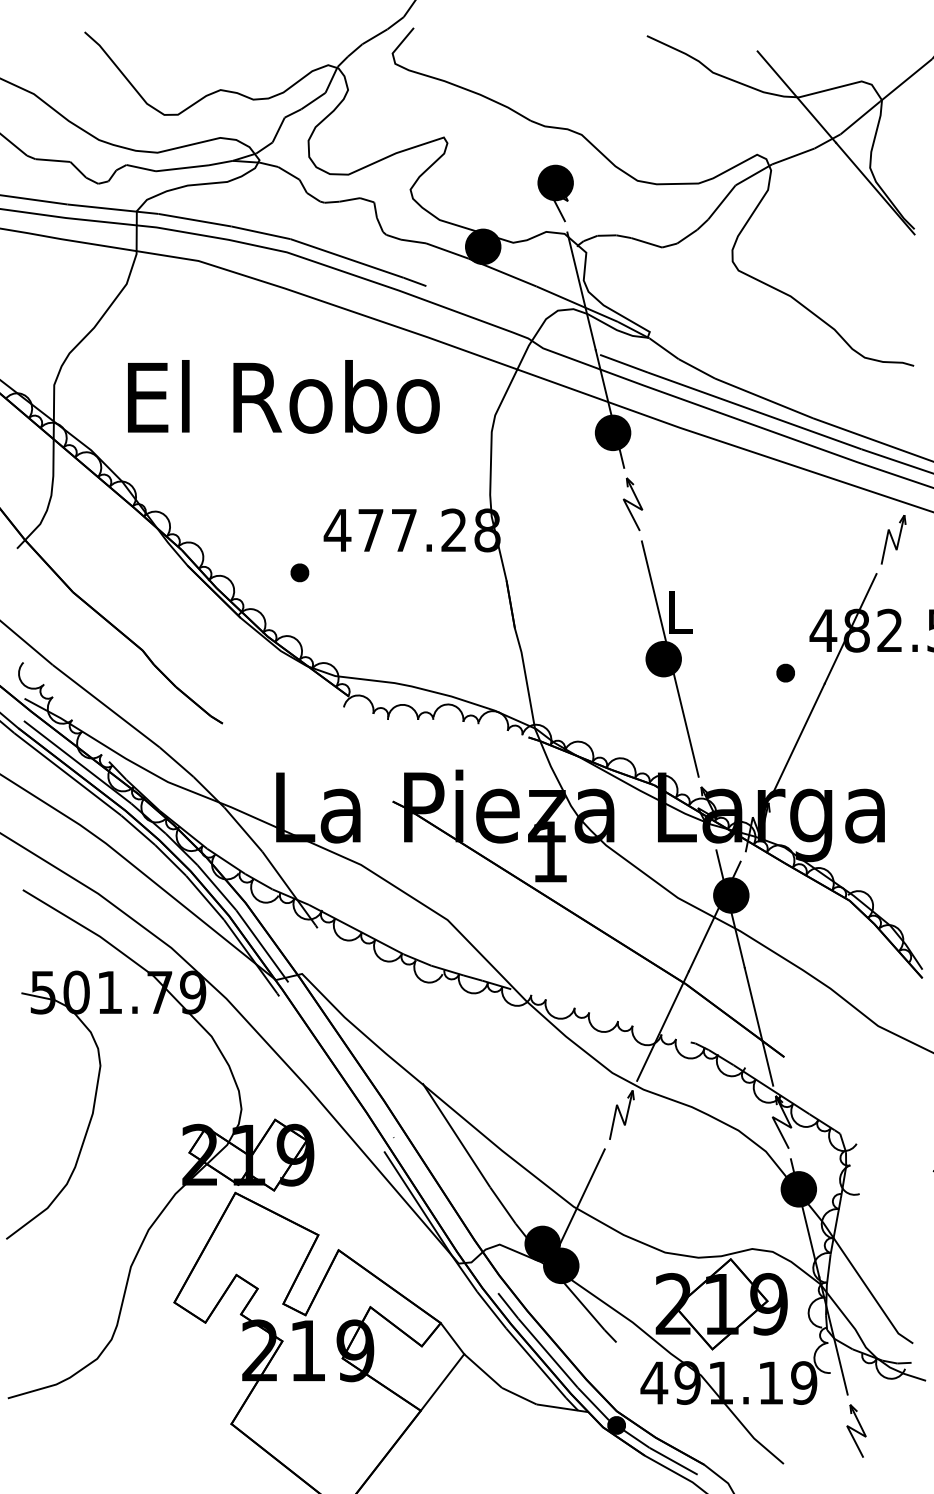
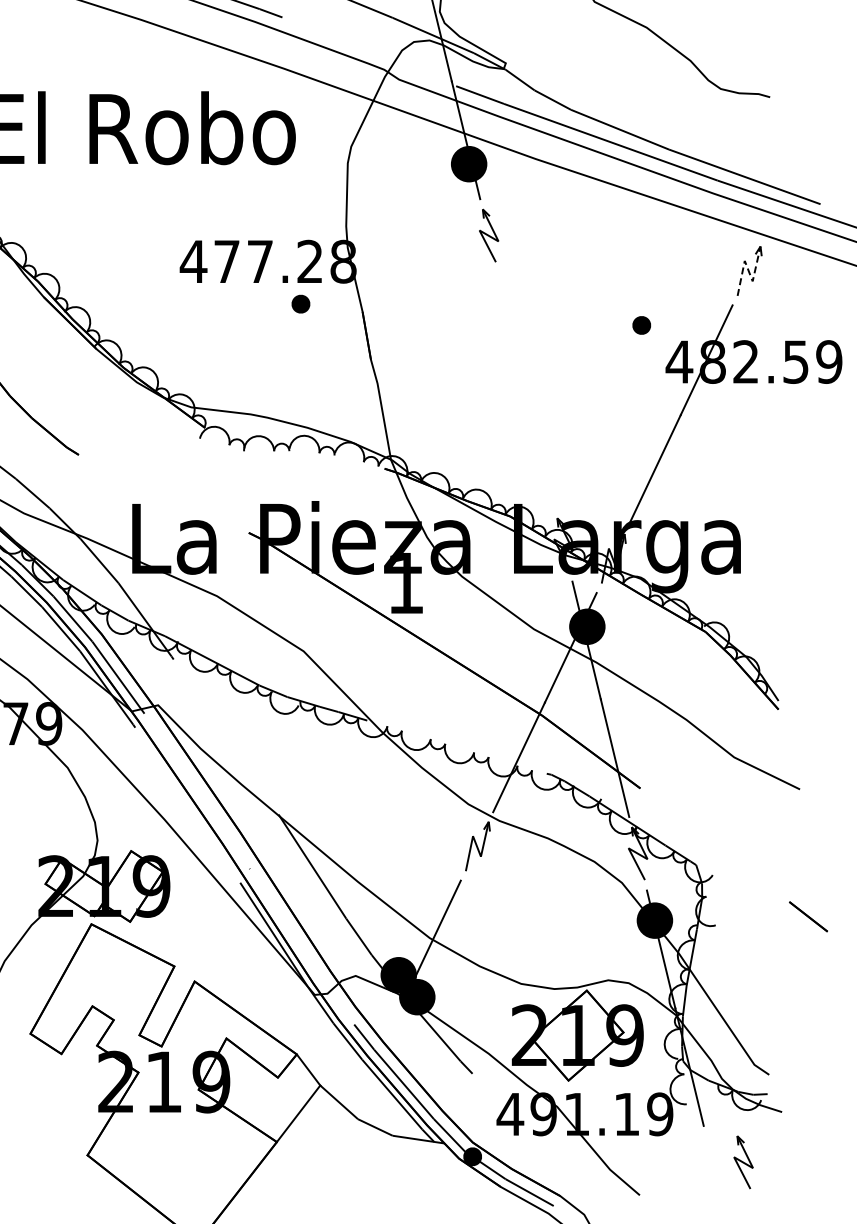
line: (892, 539) -> (748, 270), solid -> dashed
part: (299, 572) -> (300, 303), moved
part: (670, 658) -> (526, 389), removed
part: (785, 672) -> (641, 324), moved
part: (856, 1430) -> (743, 1161), moved

